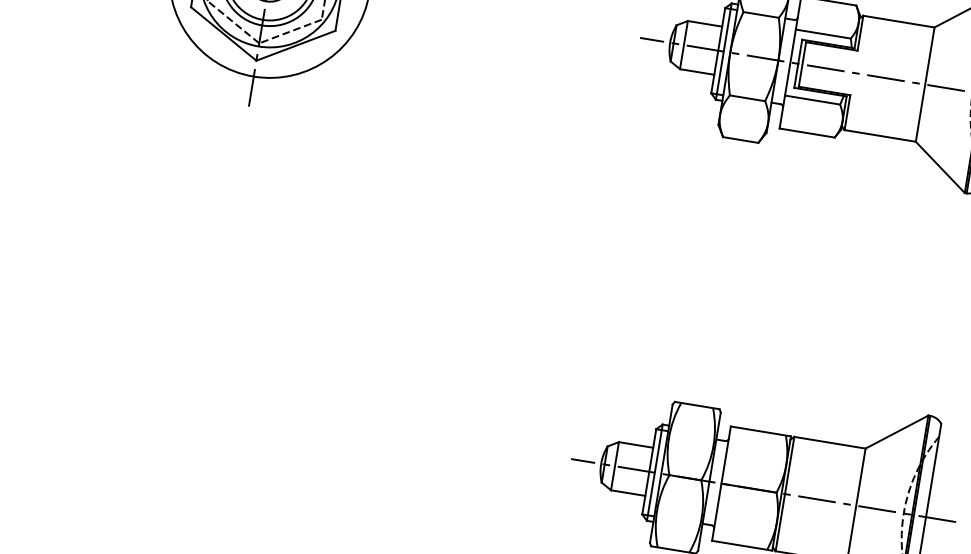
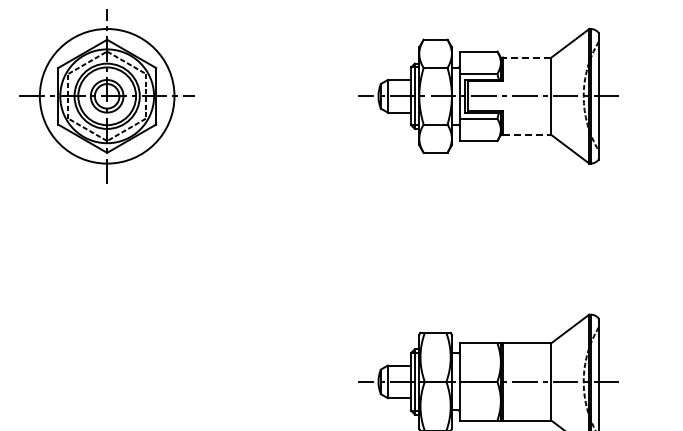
line: (897, 21) -> (526, 57), solid -> dashed
line: (880, 136) -> (527, 135), solid -> dashed

